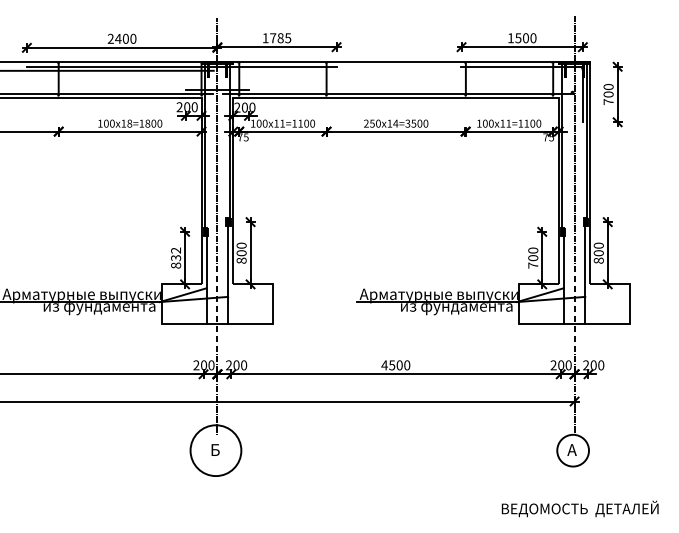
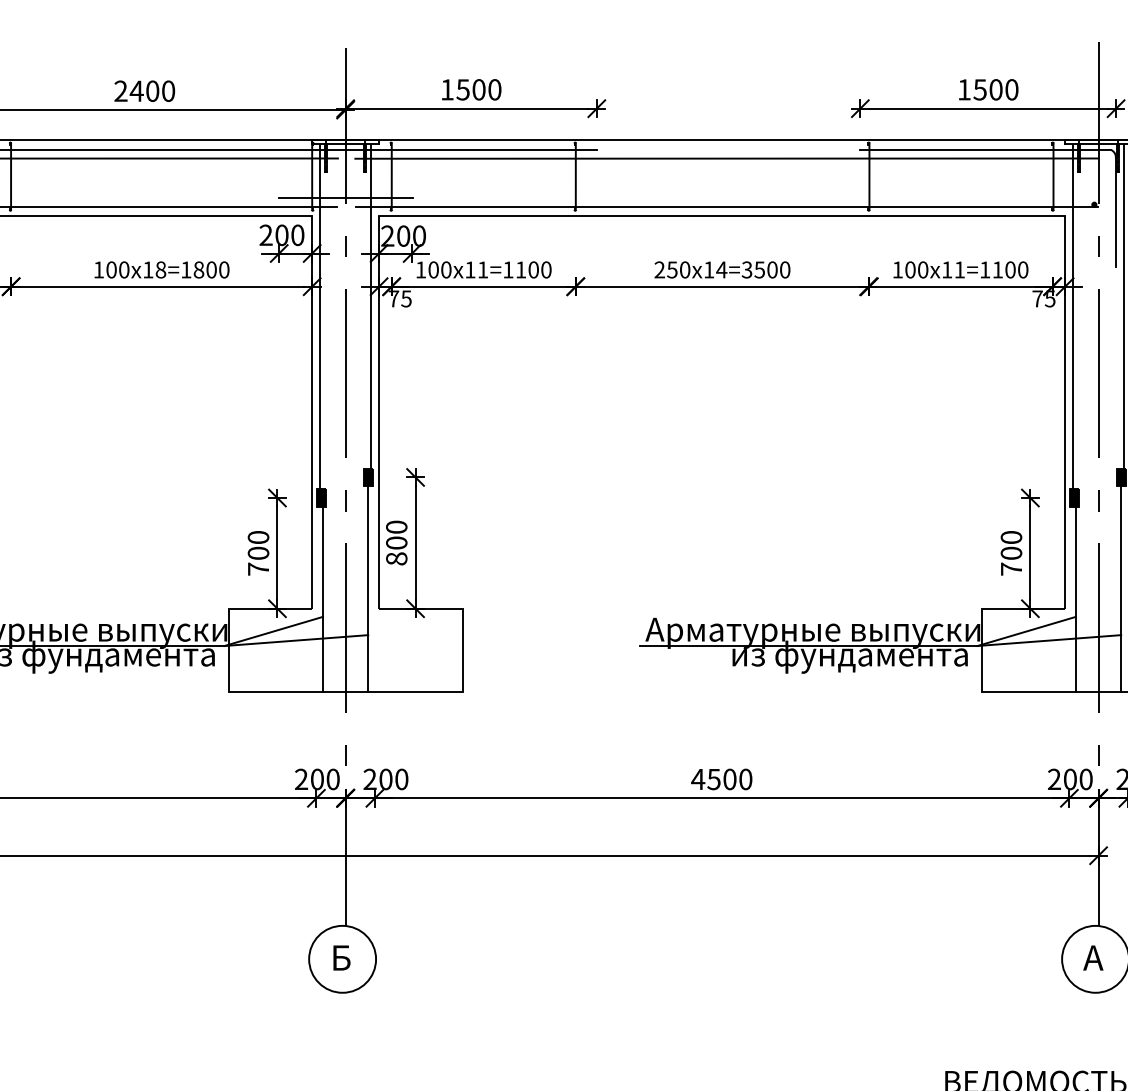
text: (280, 38) -> (478, 90), 1785 -> 1500
line: (398, 70) -> (727, 157), added
text: (176, 257) -> (259, 552), 832 -> 700
circle: (215, 450) -> (341, 958), size x0.62

